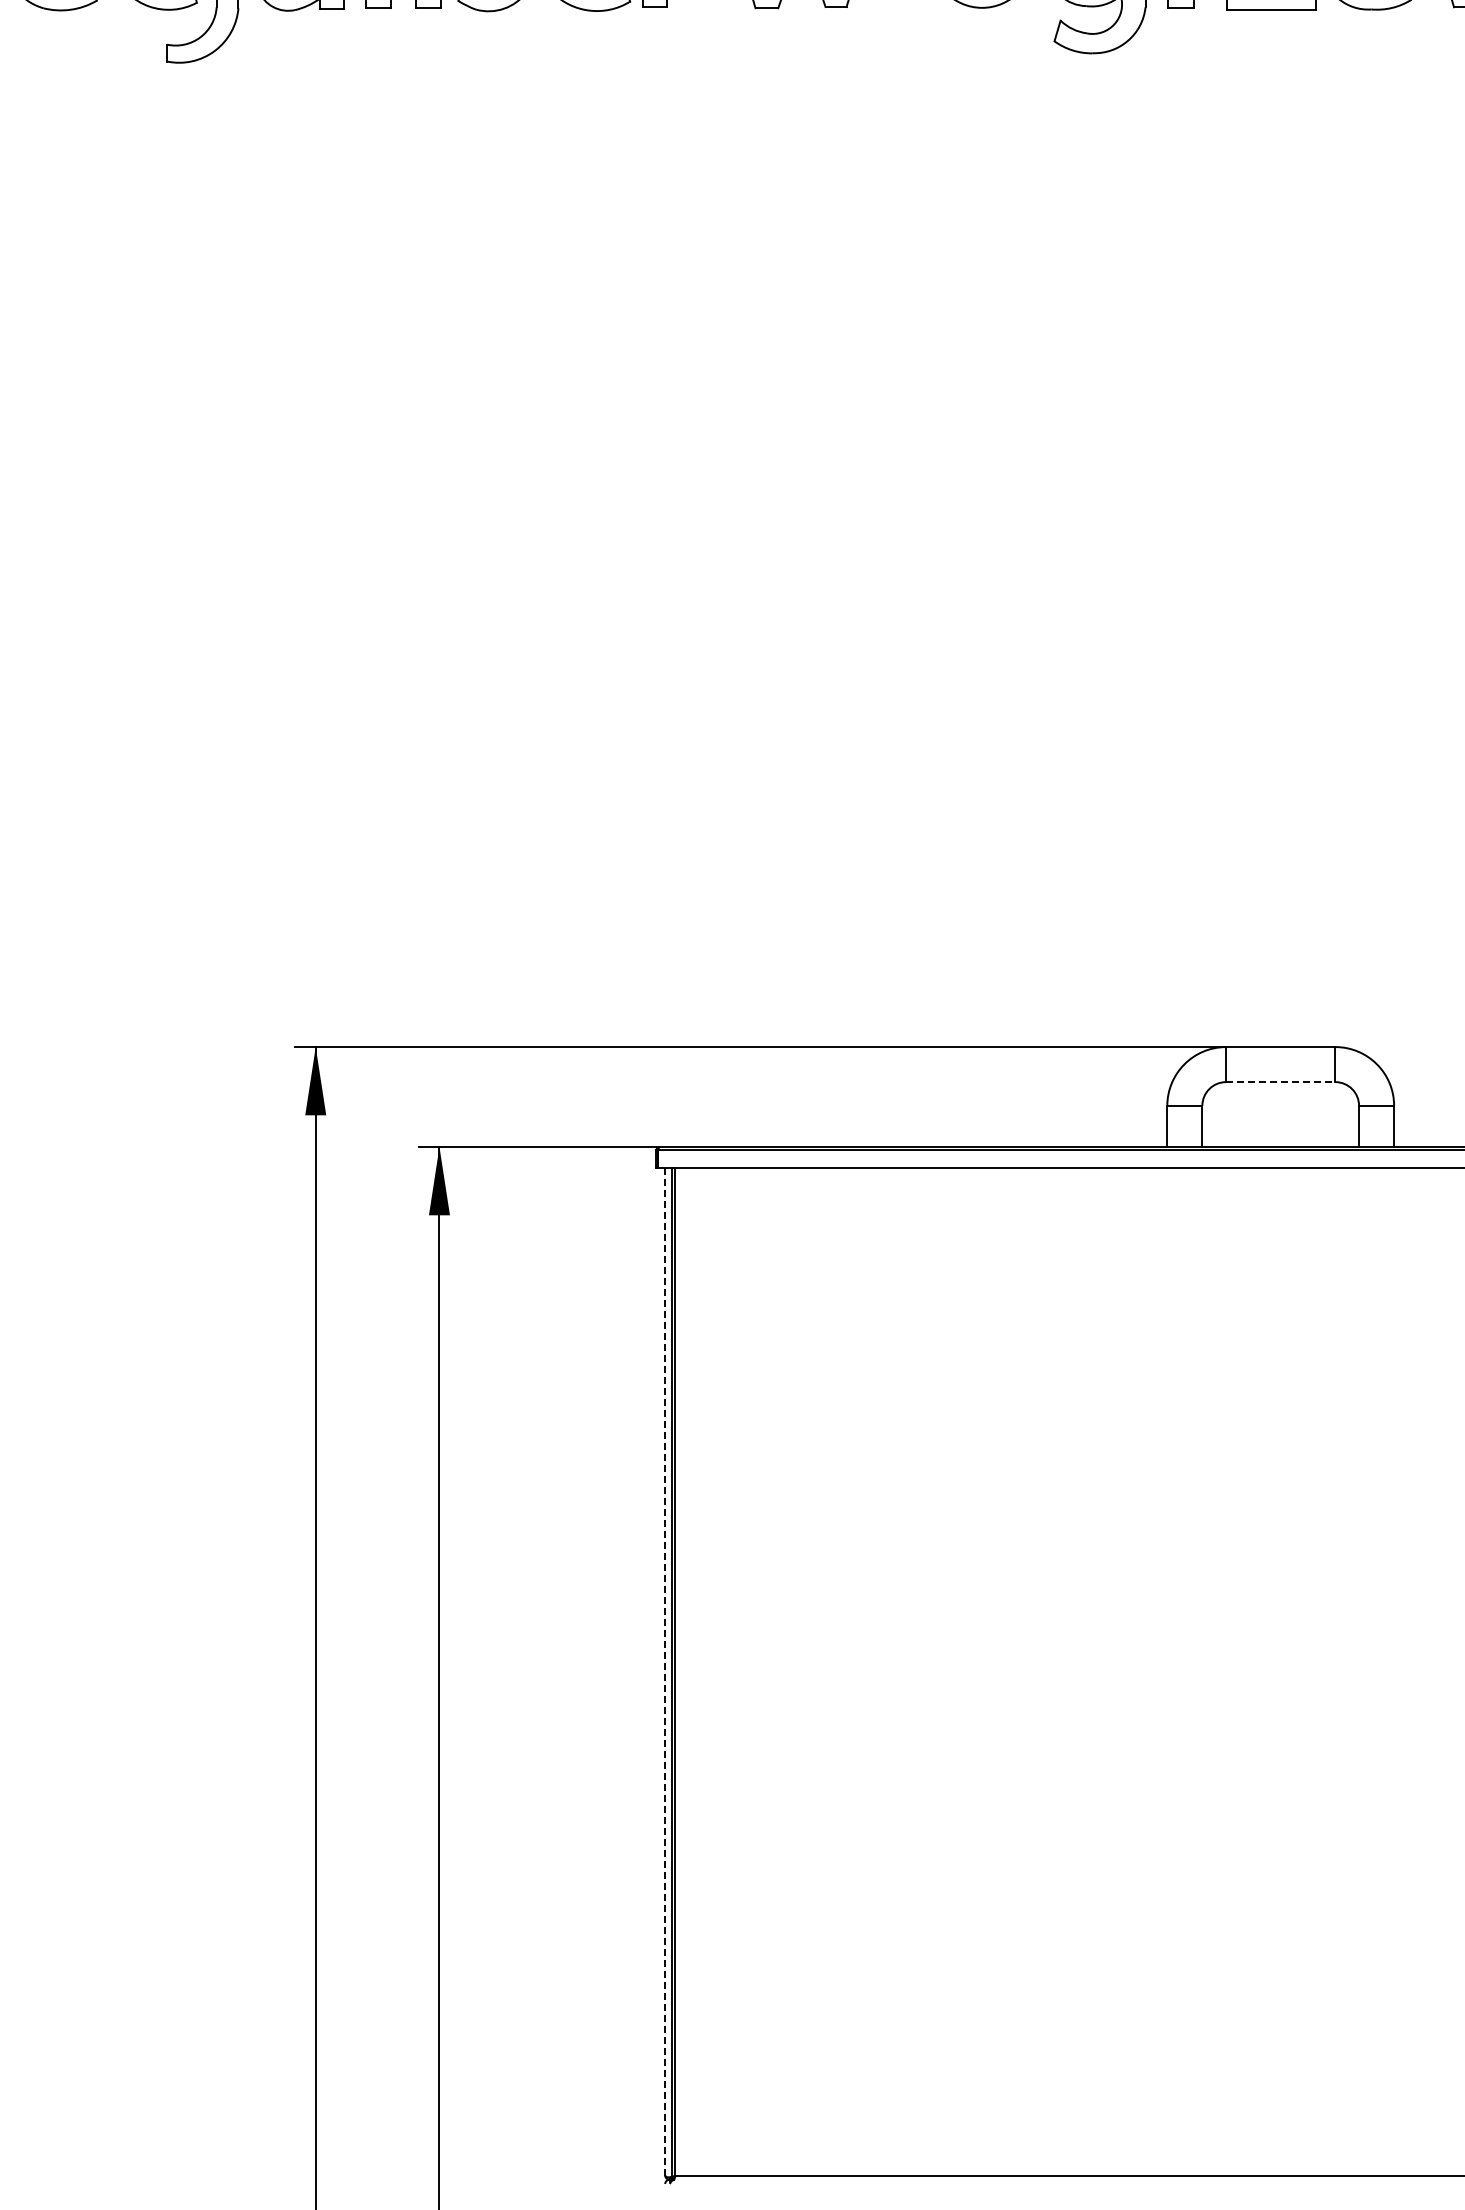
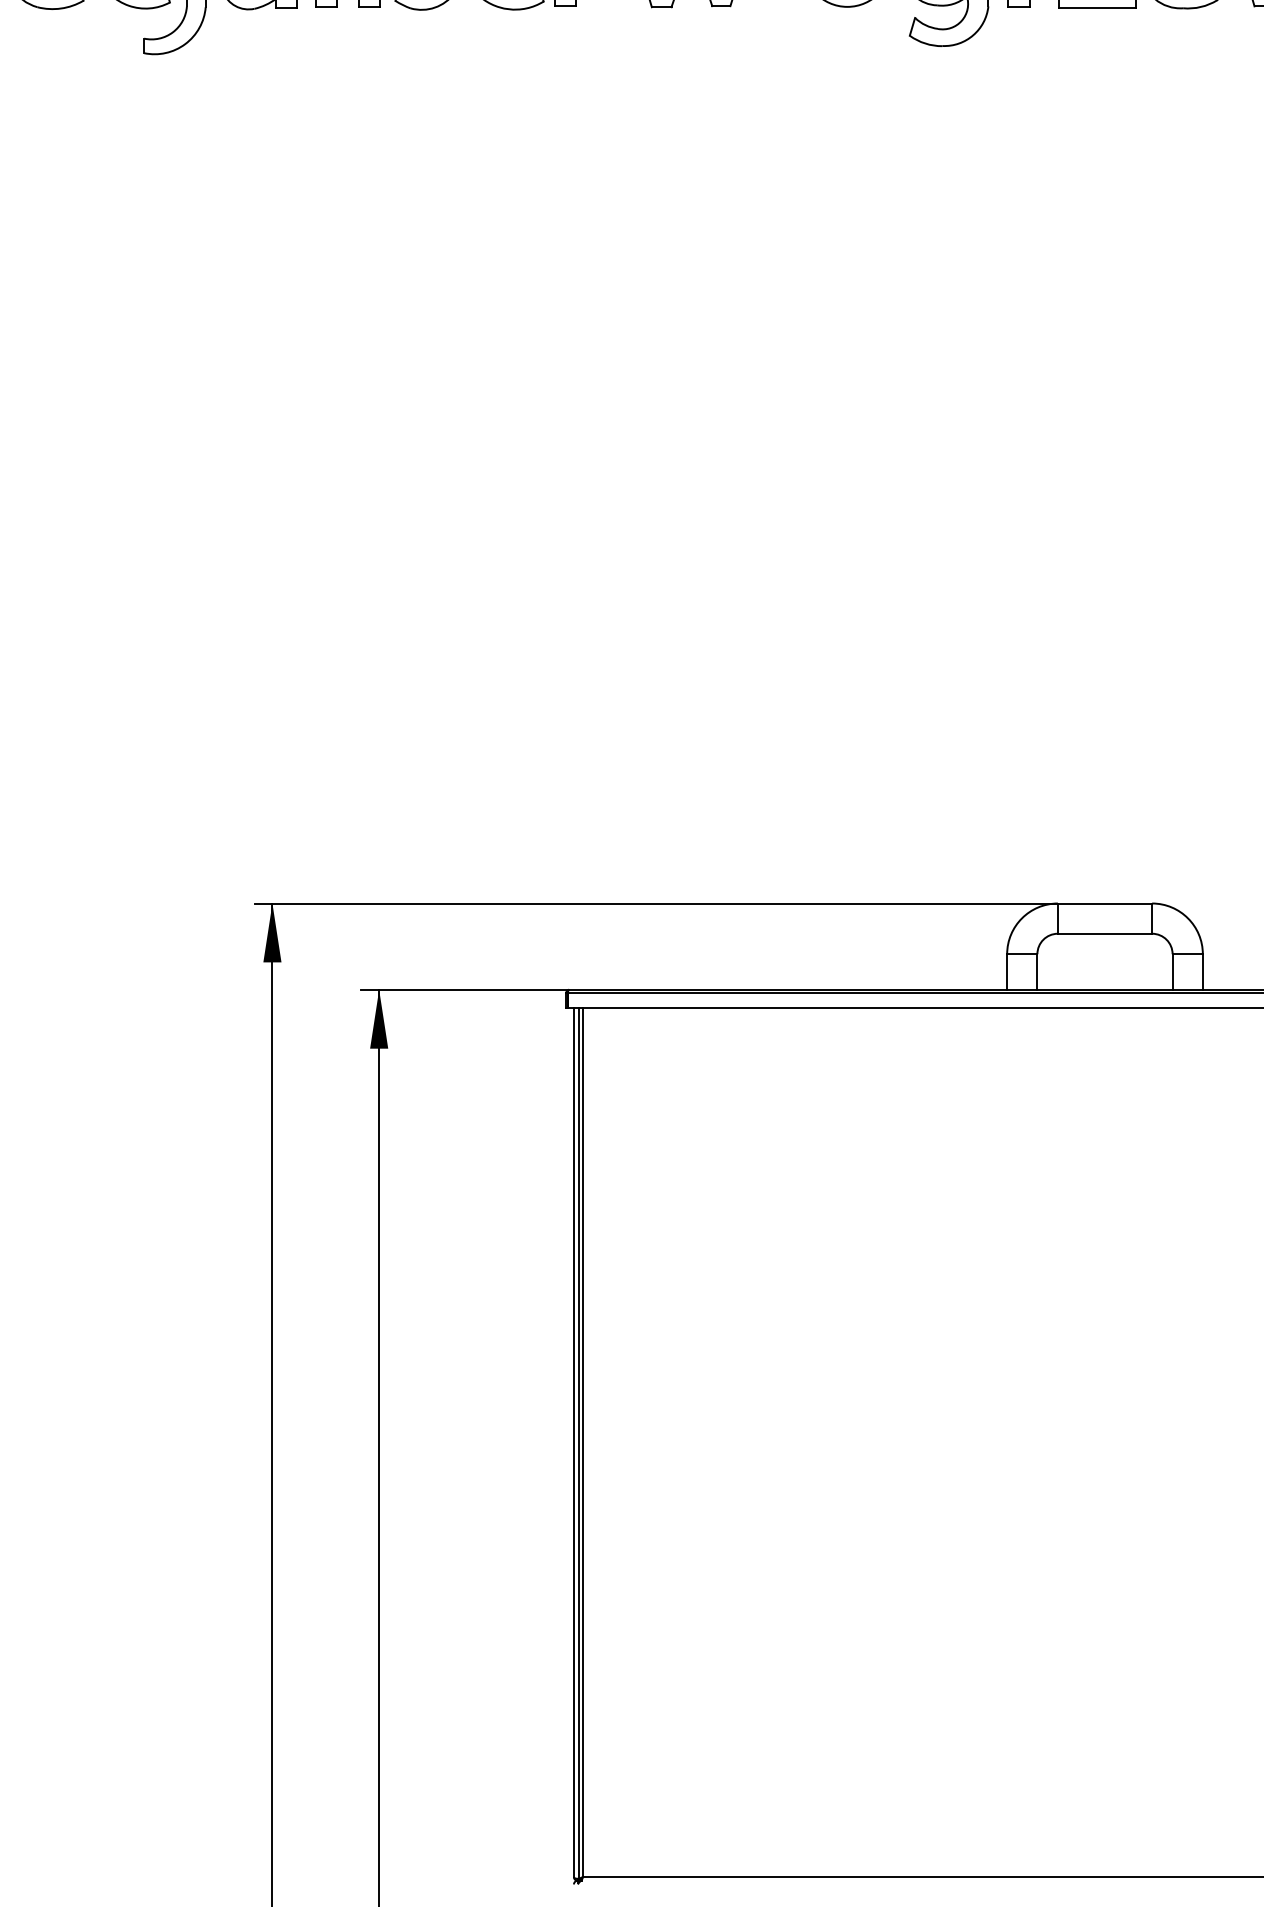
line: (1280, 1082) -> (1104, 934), dashed -> solid
line: (665, 1671) -> (574, 1442), dashed -> solid

